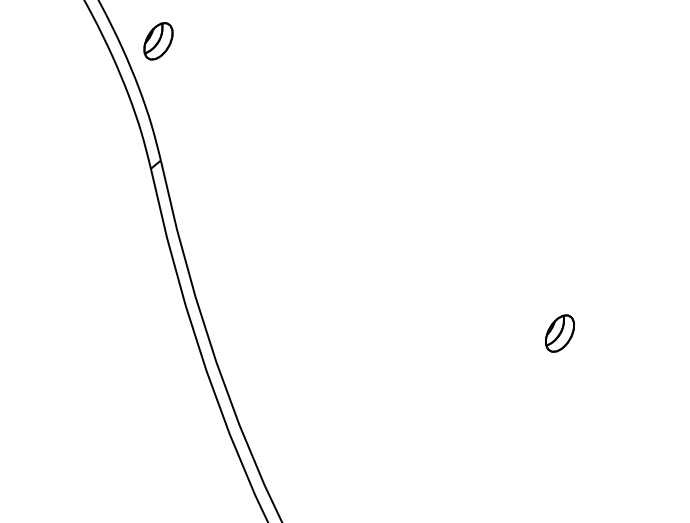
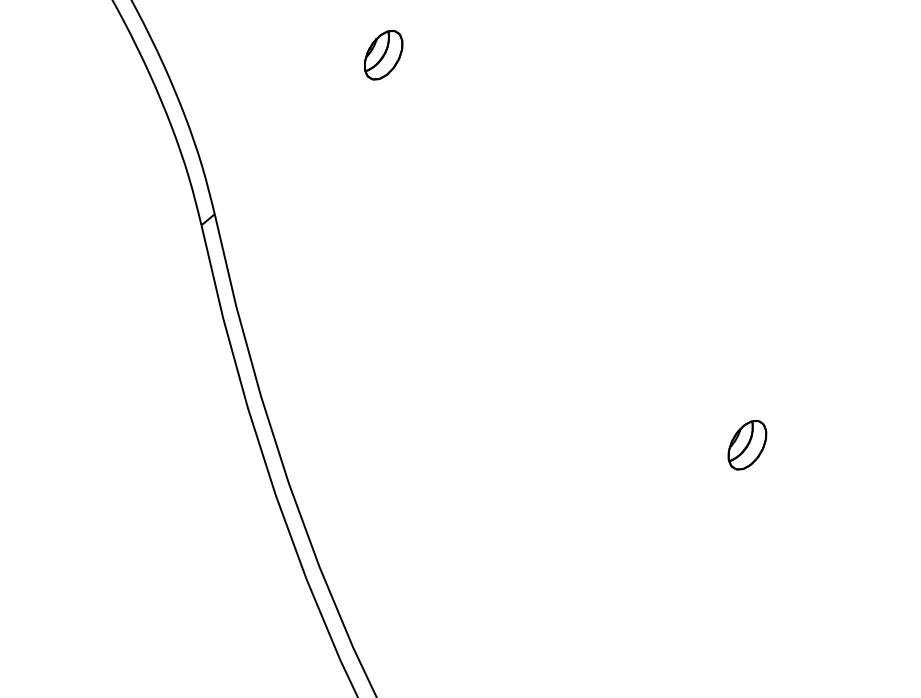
part: (158, 40) -> (383, 54), moved

